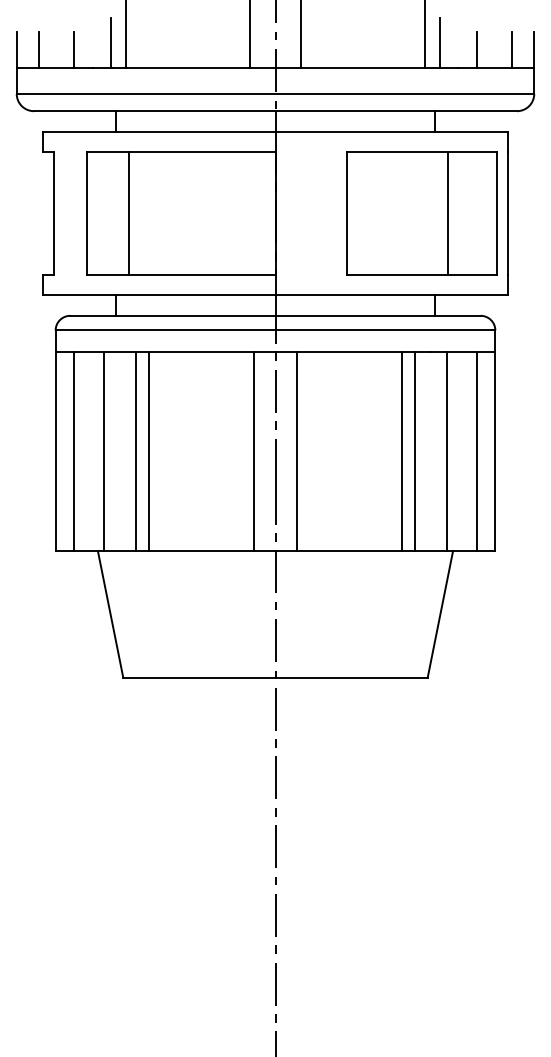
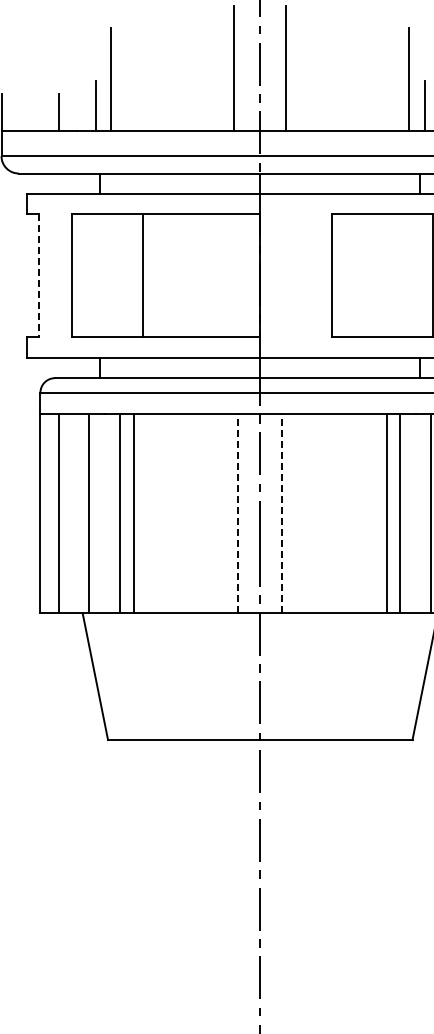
line: (38, 49) -> (23, 111), removed
line: (128, 213) -> (142, 275), moved
line: (54, 214) -> (39, 276), solid -> dashed
line: (253, 451) -> (238, 513), solid -> dashed
line: (297, 451) -> (282, 513), solid -> dashed

